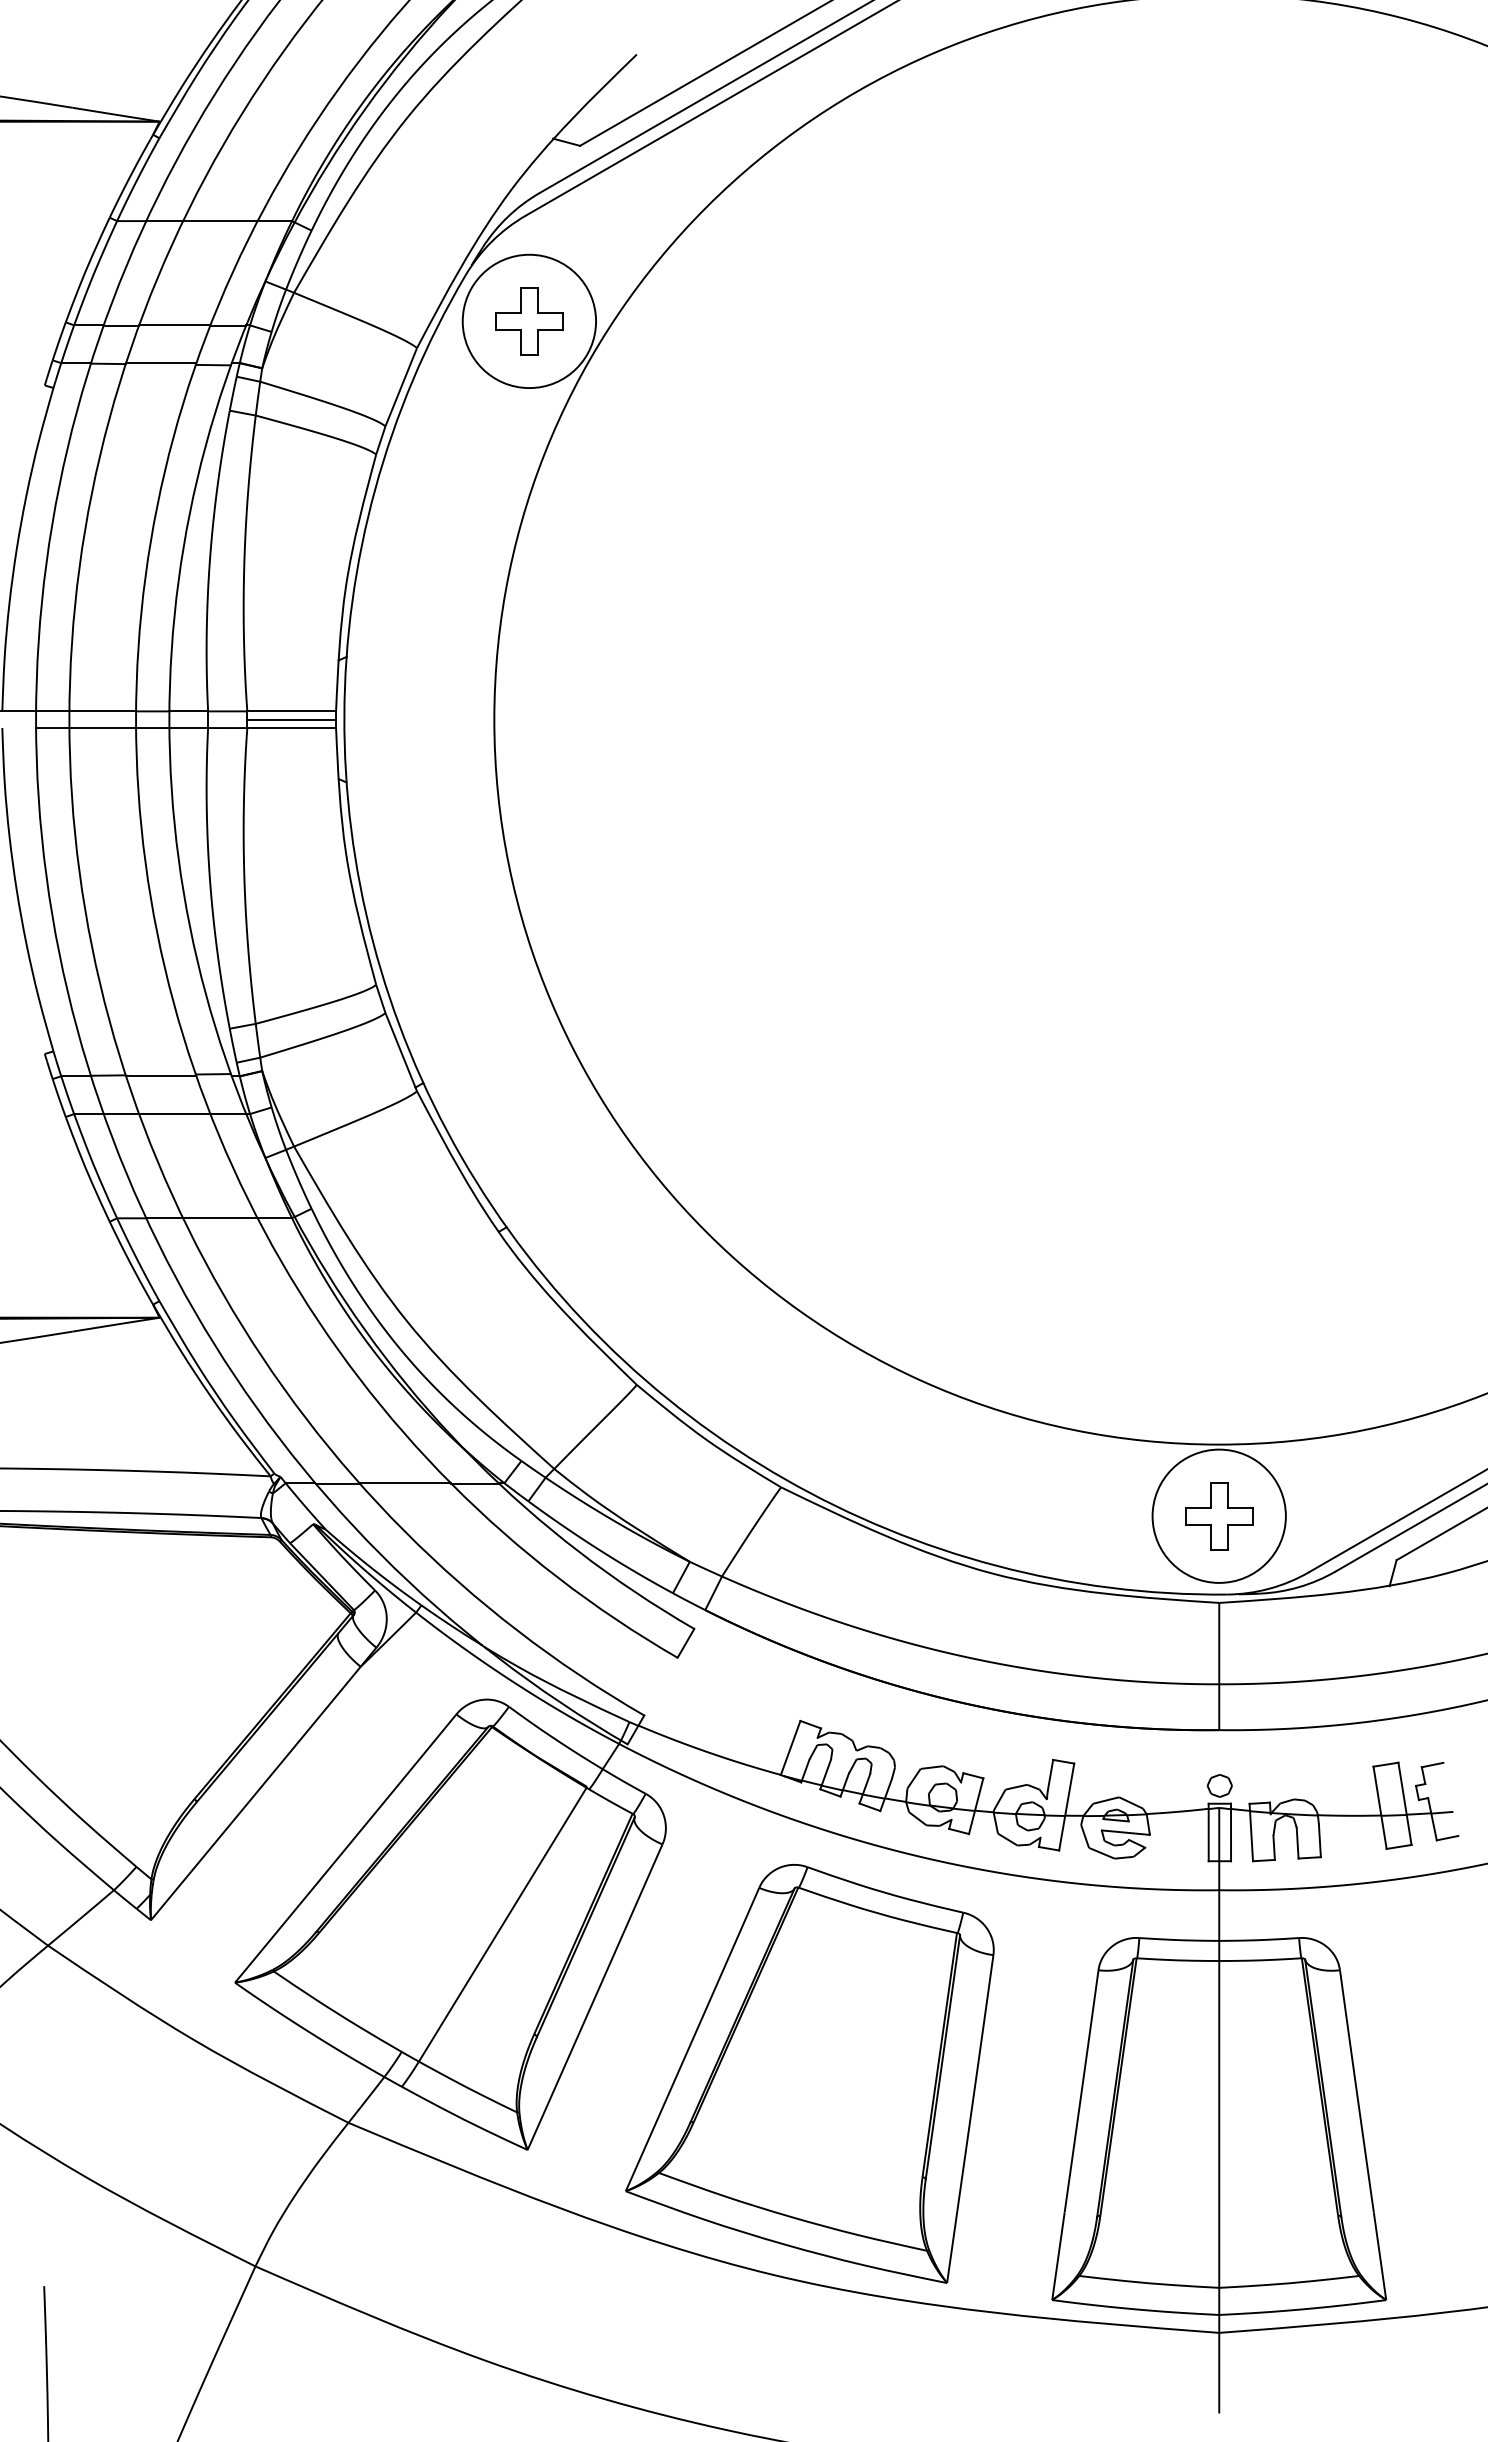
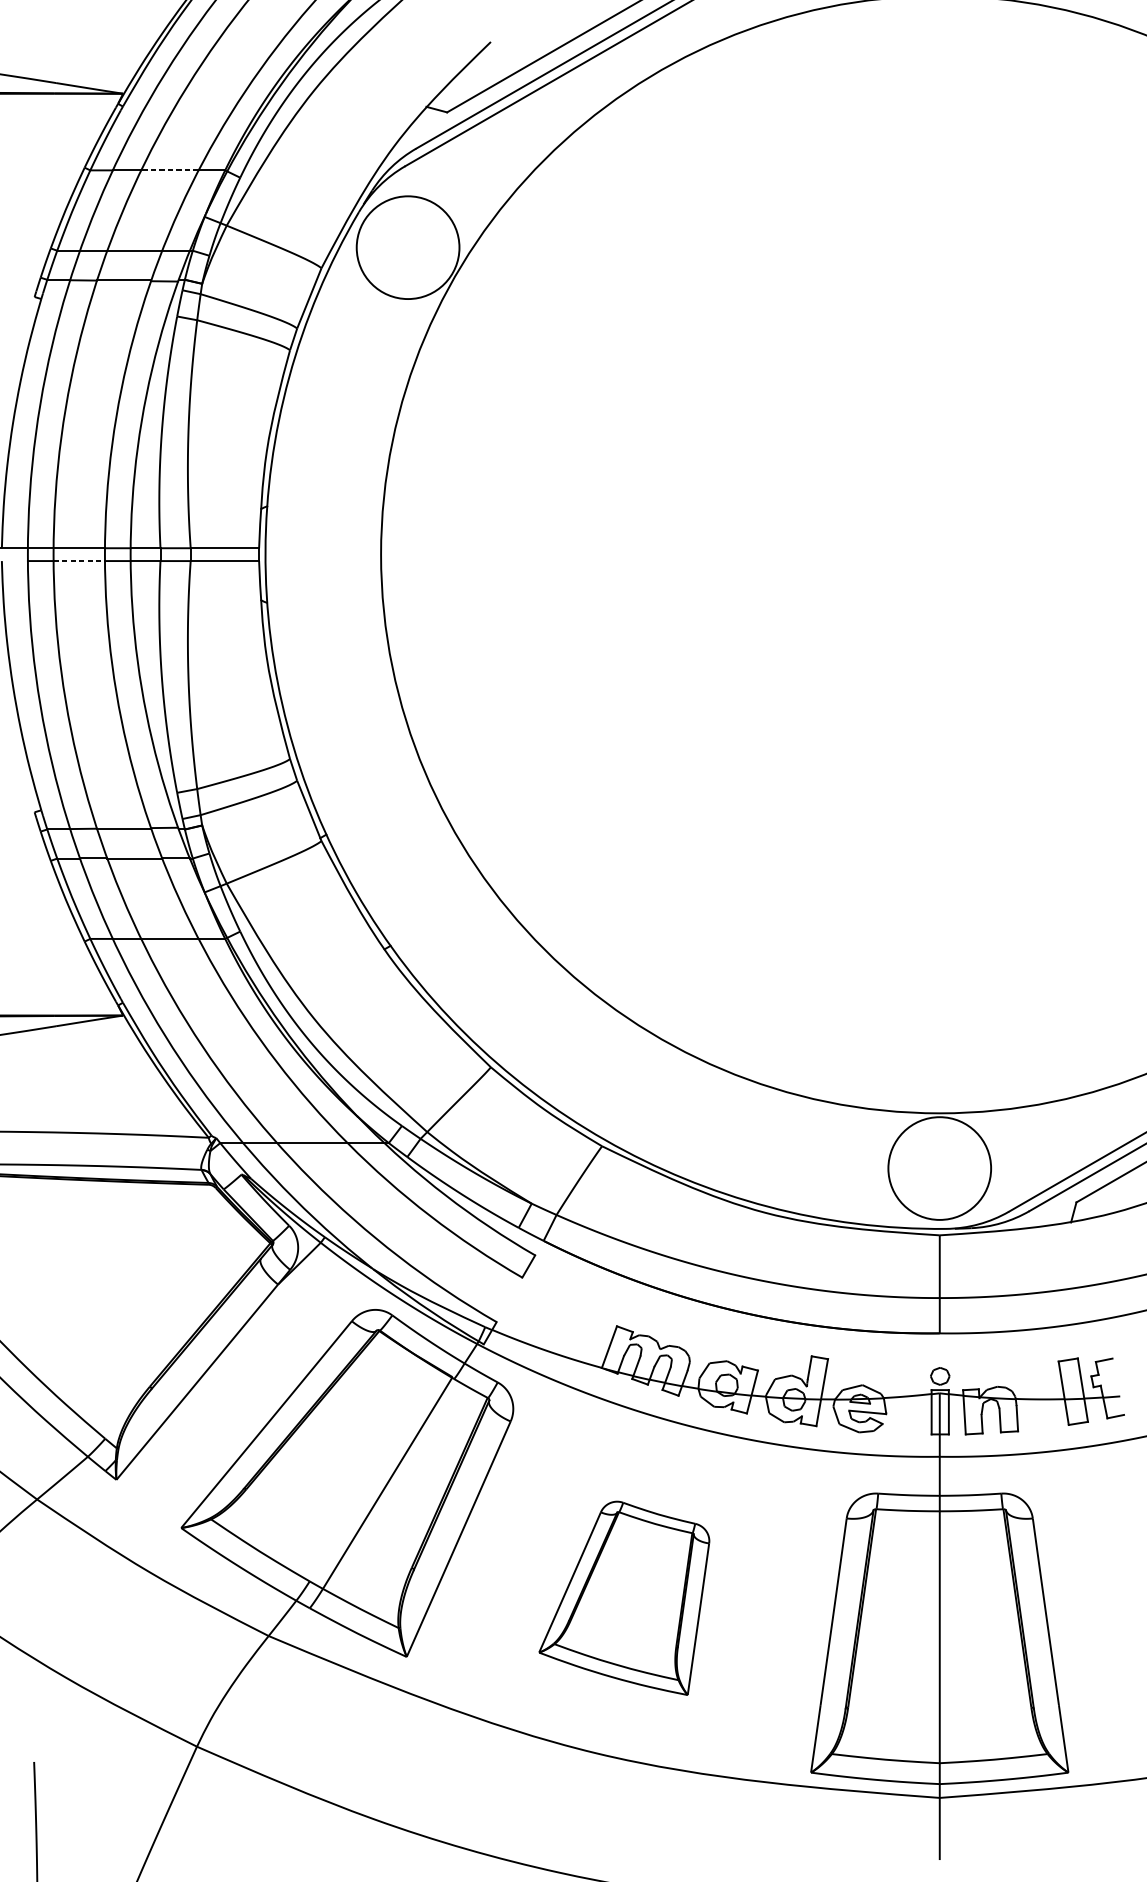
line: (219, 221) -> (169, 170), solid -> dashed
part: (529, 321) -> (408, 247), removed
line: (291, 719) -> (224, 554), removed
line: (103, 728) -> (79, 561), solid -> dashed
part: (1219, 1516) -> (939, 1168), removed
part: (809, 2073) -> (623, 1598), size x0.6

